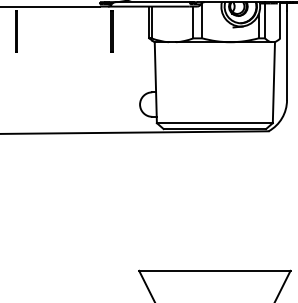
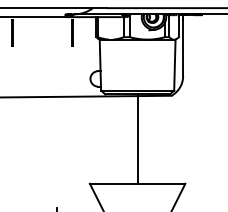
line: (214, 199) -> (137, 138), added

